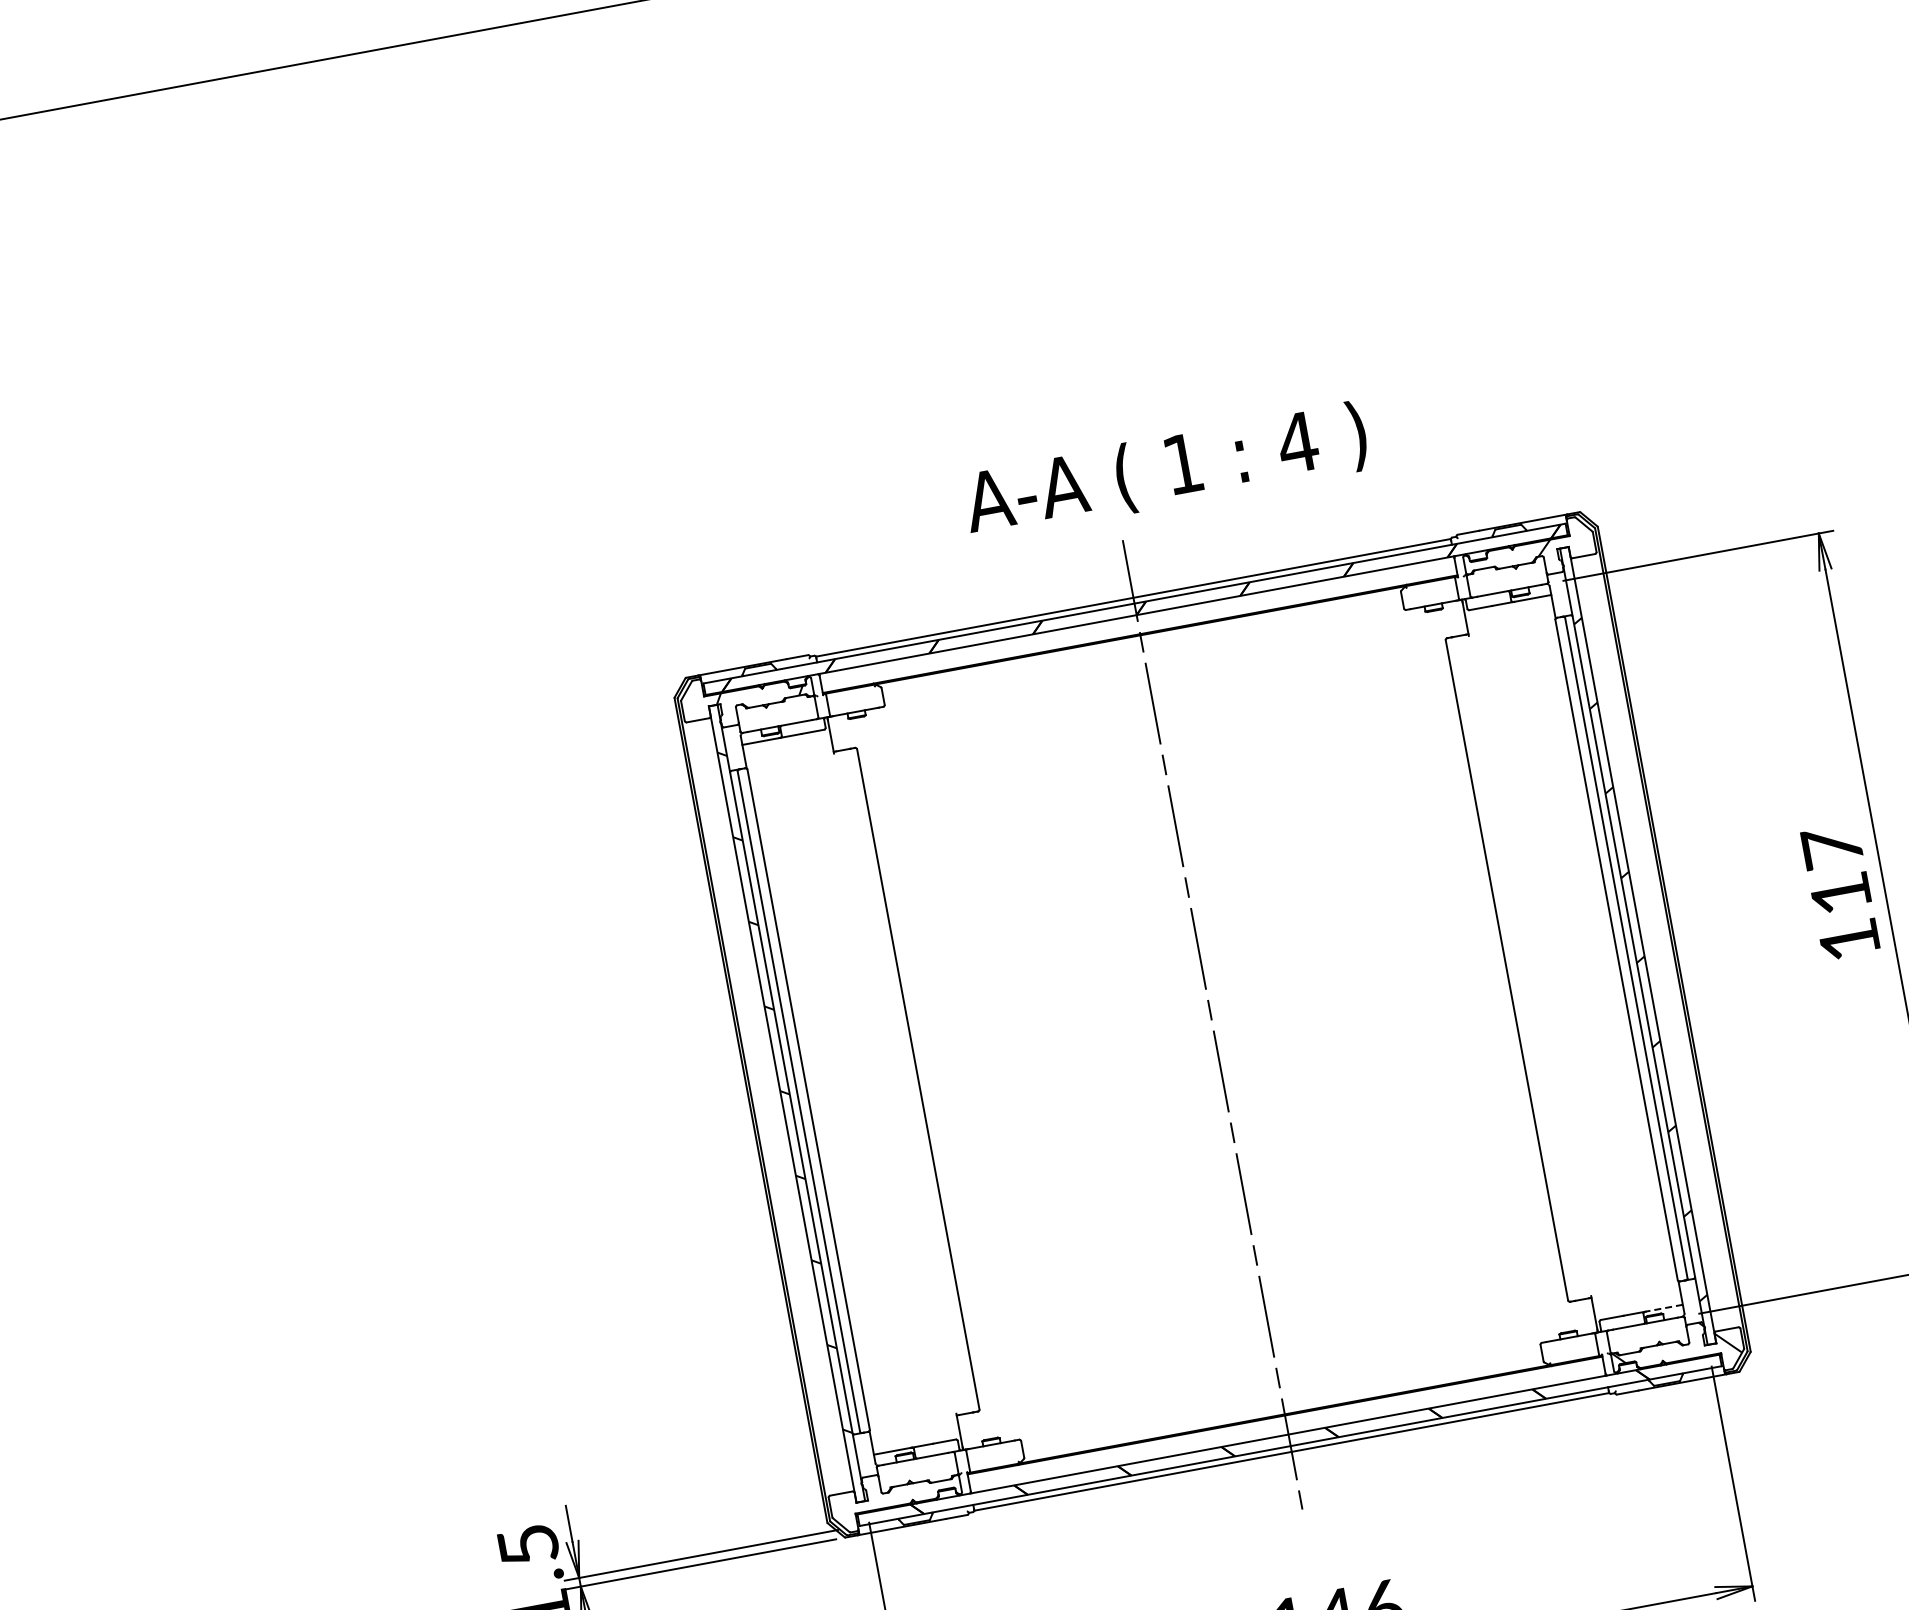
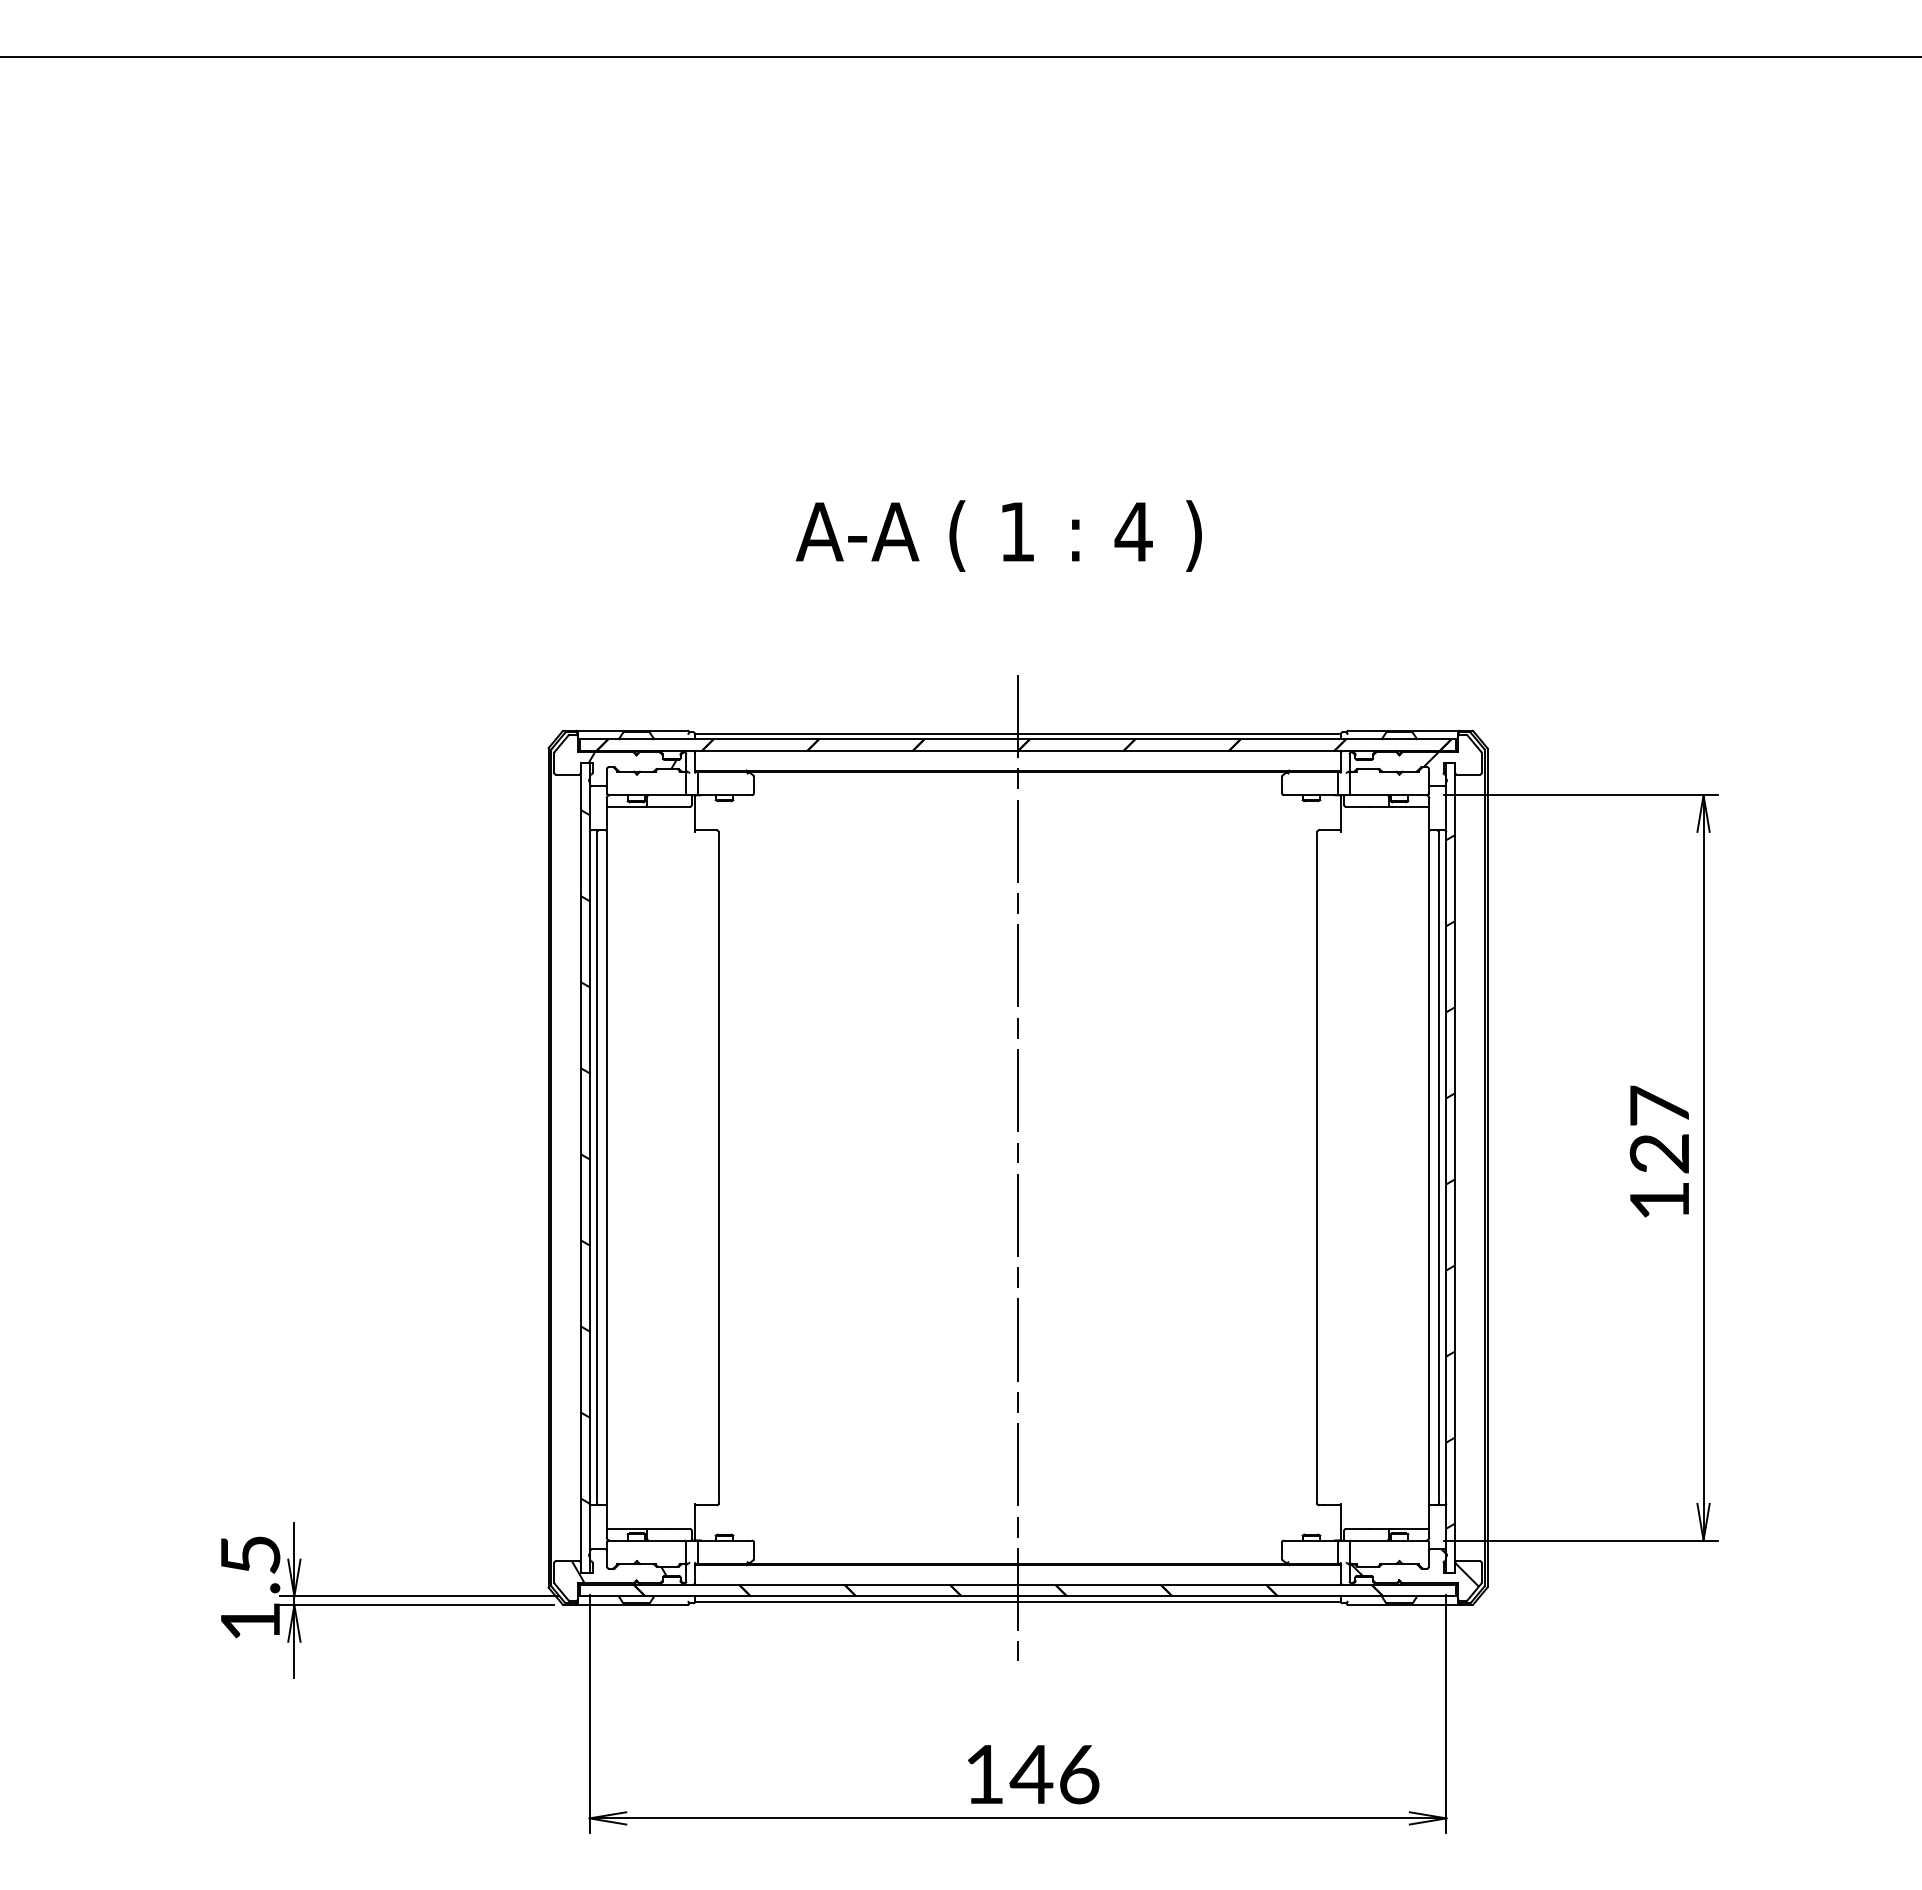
text: (1165, 470) -> (998, 535), moved
text: (1839, 893) -> (1658, 1153), 117 -> 127
line: (1664, 1307) -> (1410, 1528), dashed -> solid
hatch: (893, 1495) -> (618, 1572), added

